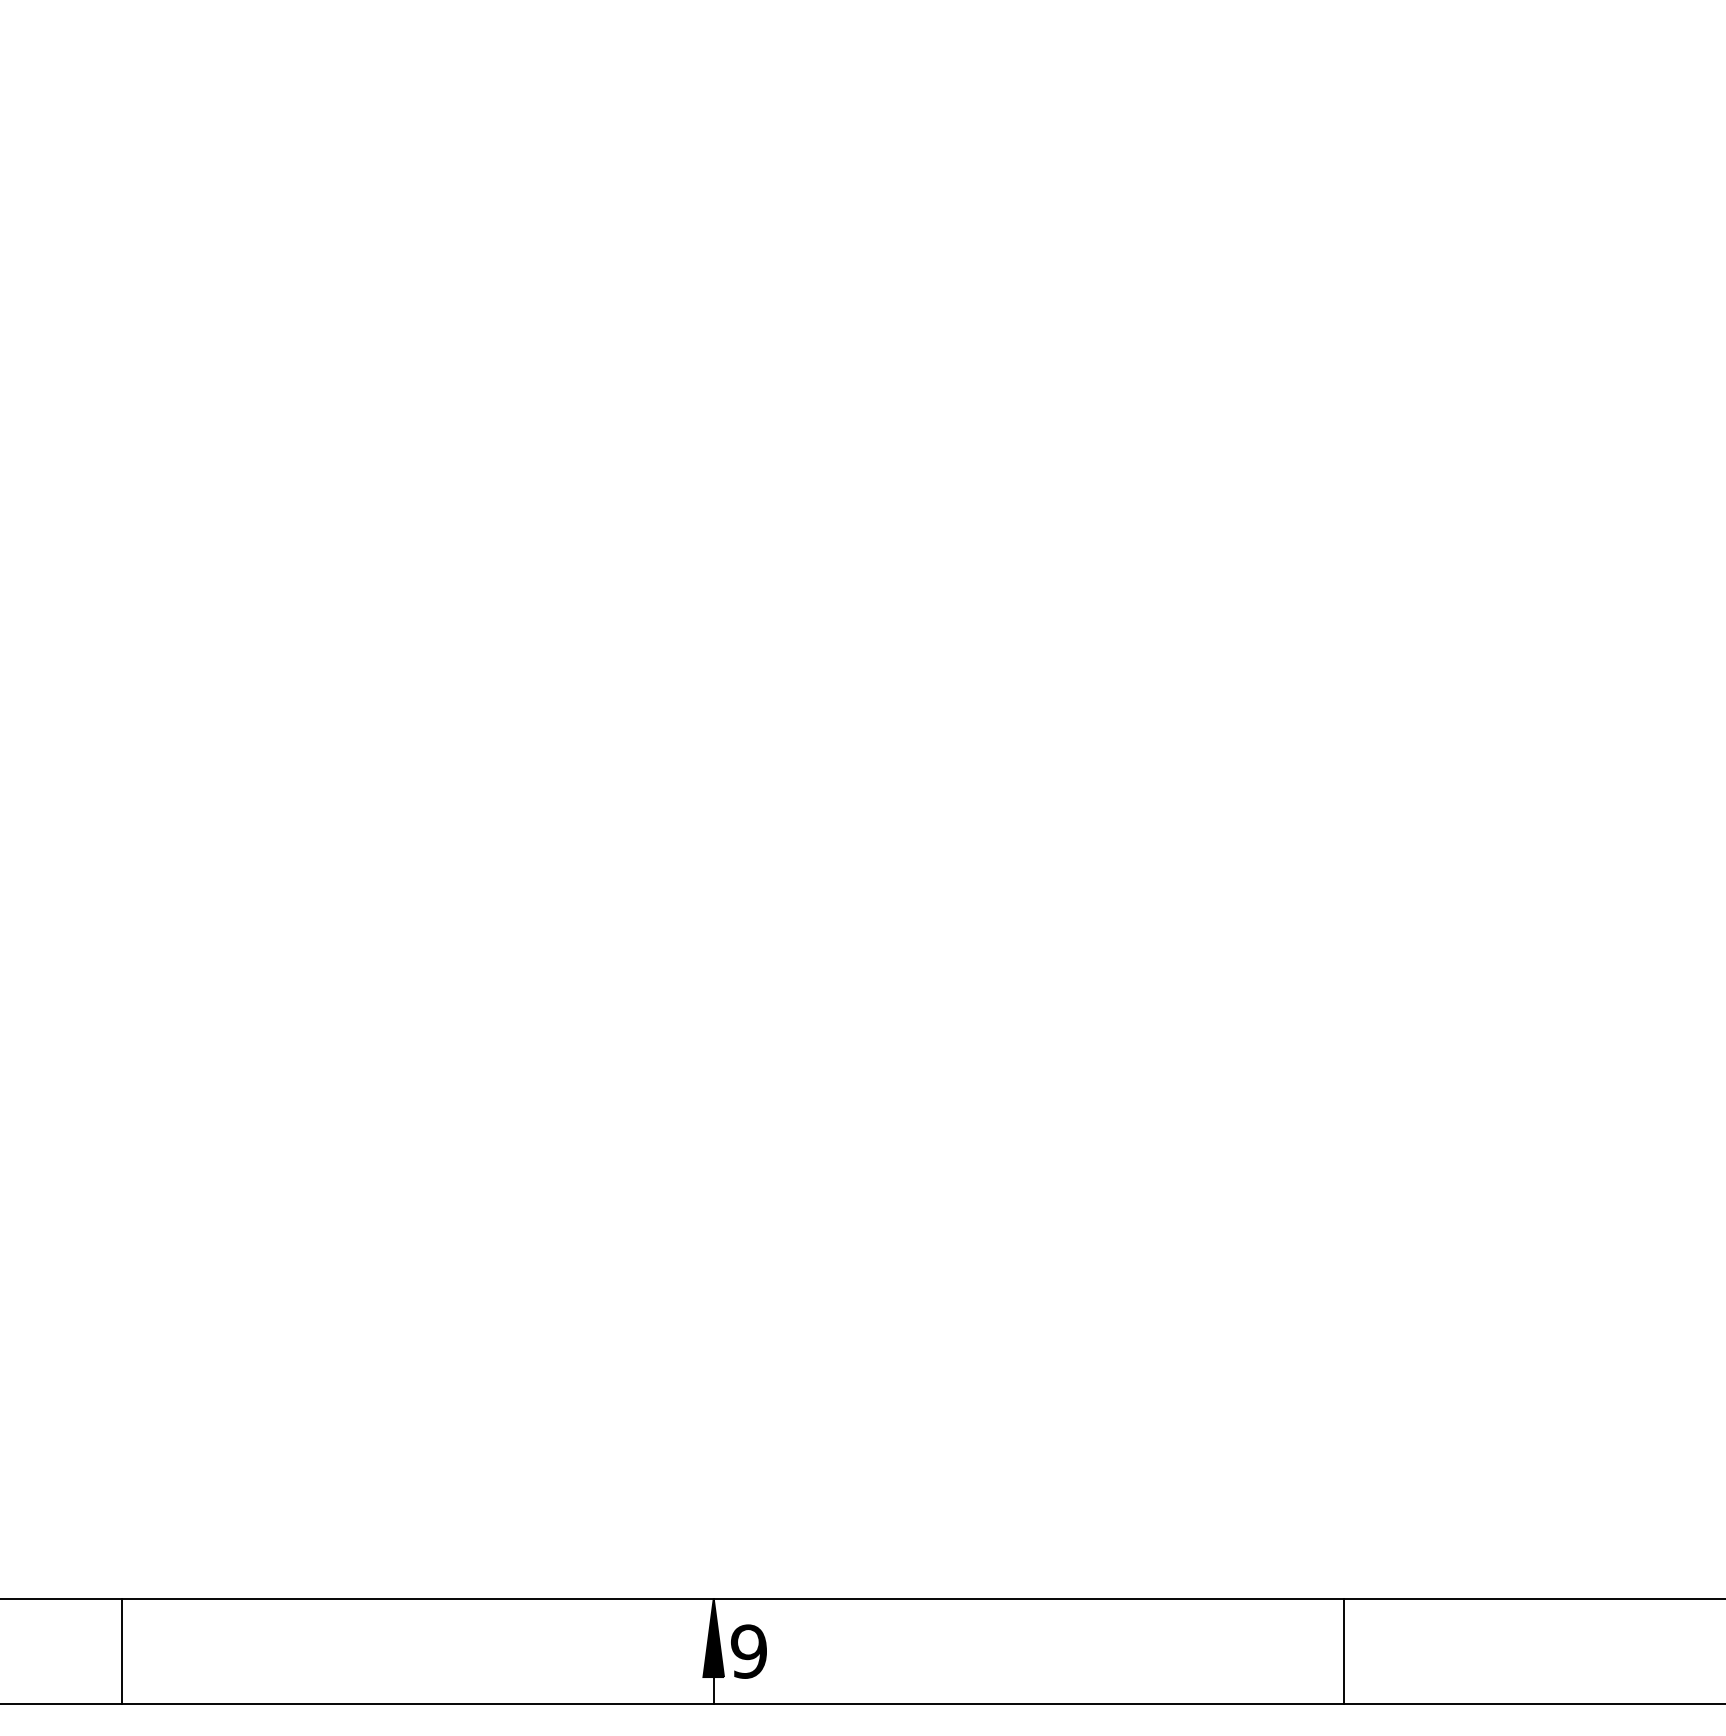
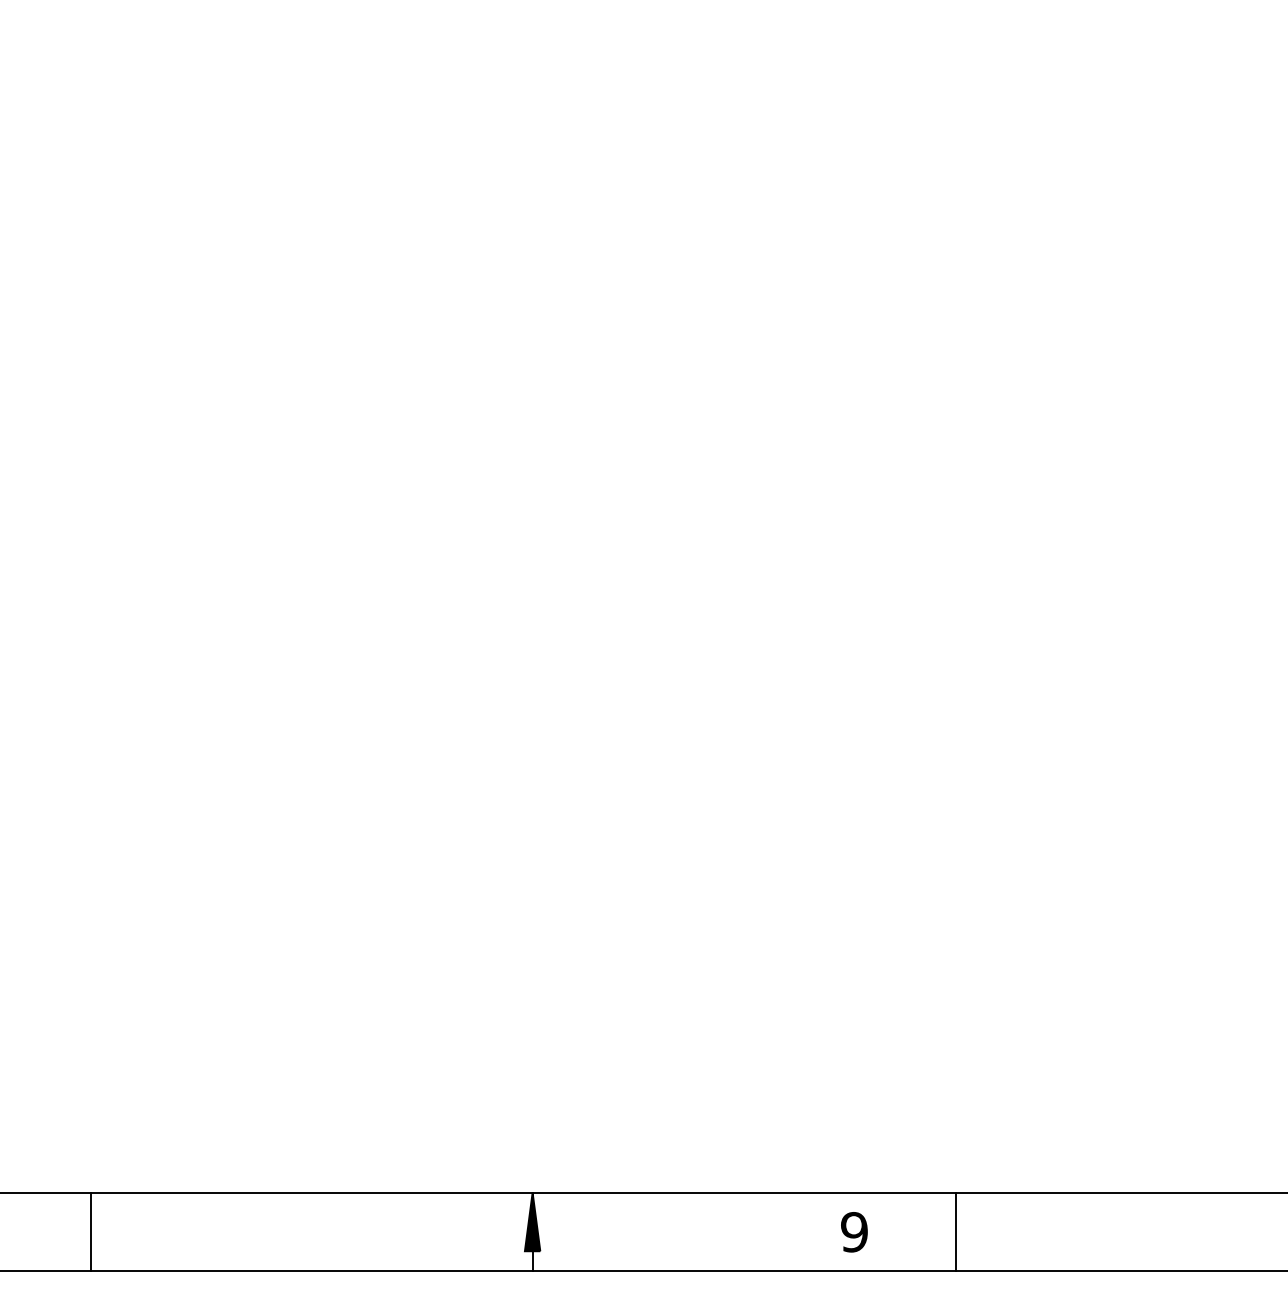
text: (748, 1651) -> (854, 1232), moved
line: (1343, 1651) -> (956, 1232), moved

